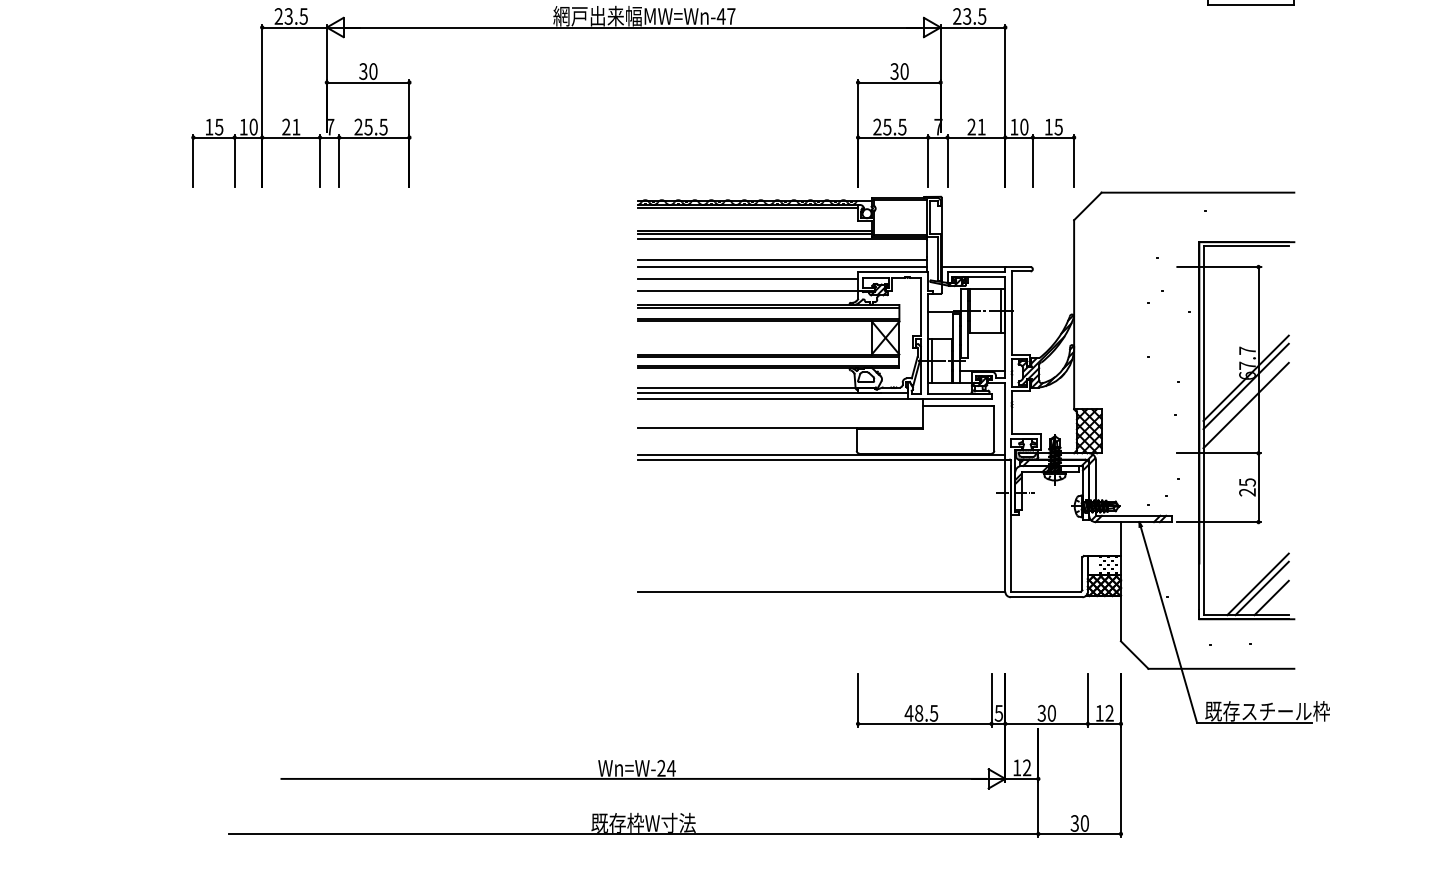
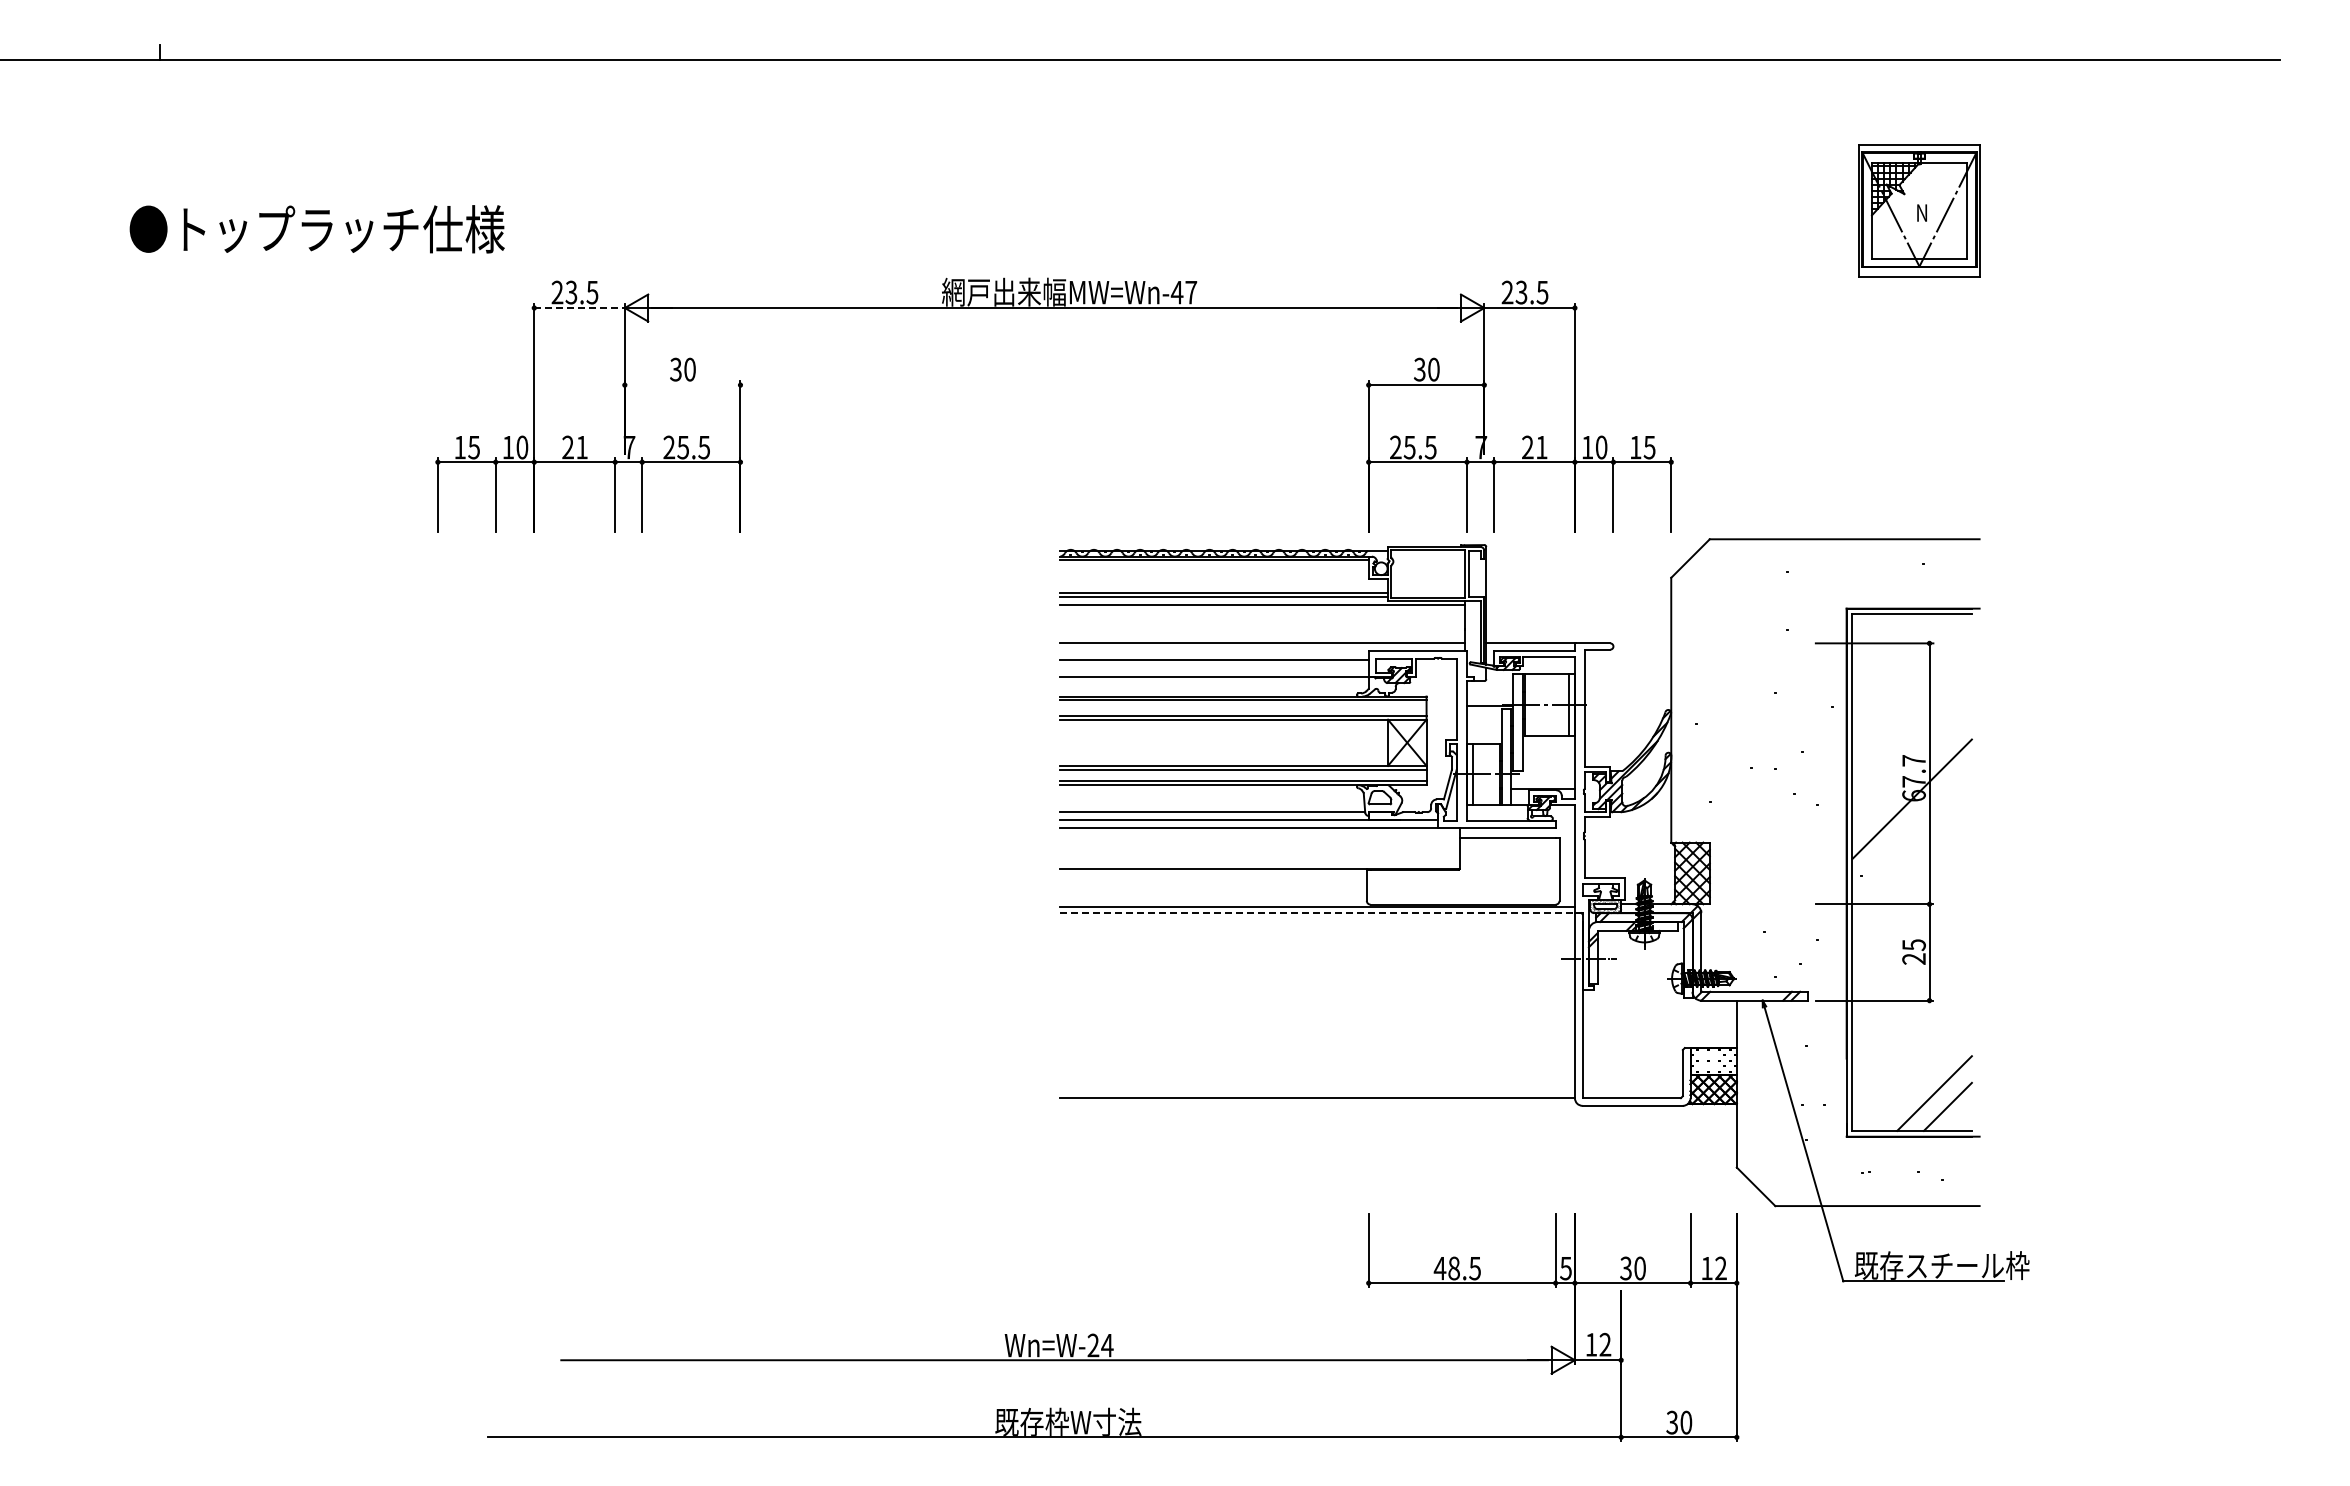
line: (295, 27) -> (580, 308), solid -> dashed
line: (368, 82) -> (682, 385), removed
line: (782, 259) -> (1262, 633), removed
line: (1245, 386) -> (1911, 810), removed
line: (1245, 405) -> (1911, 837), removed
line: (822, 459) -> (1318, 913), solid -> dashed
line: (1257, 584) -> (1928, 1087), removed

